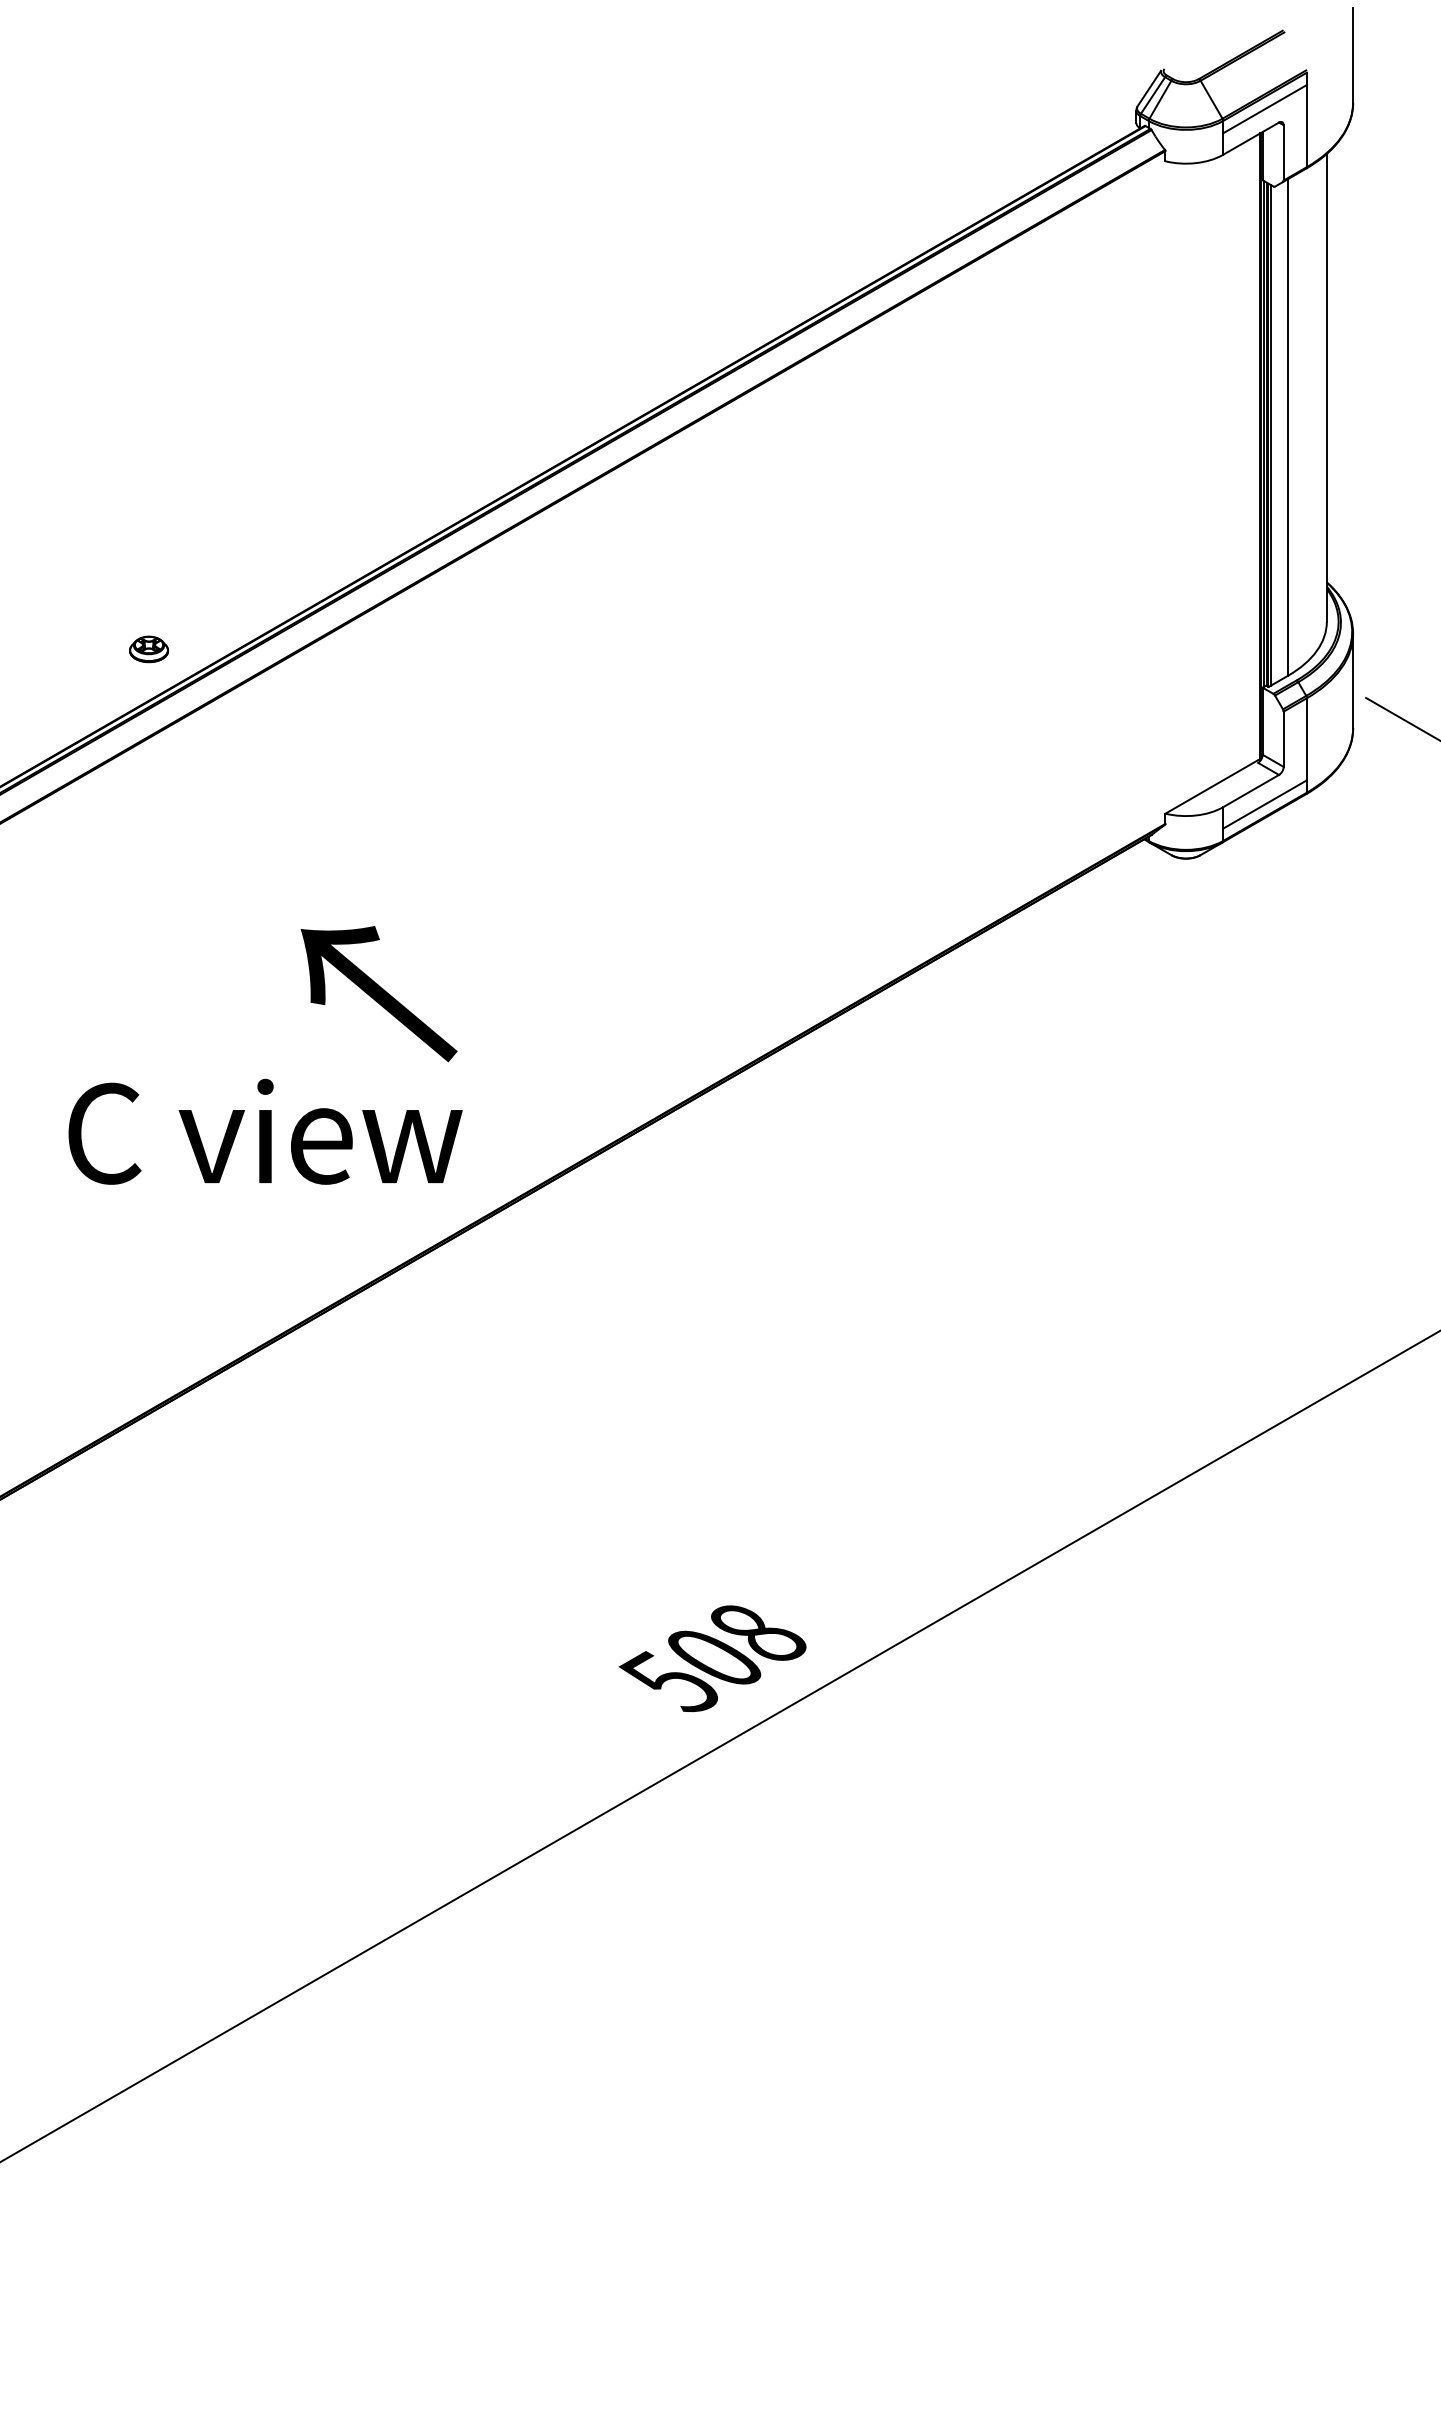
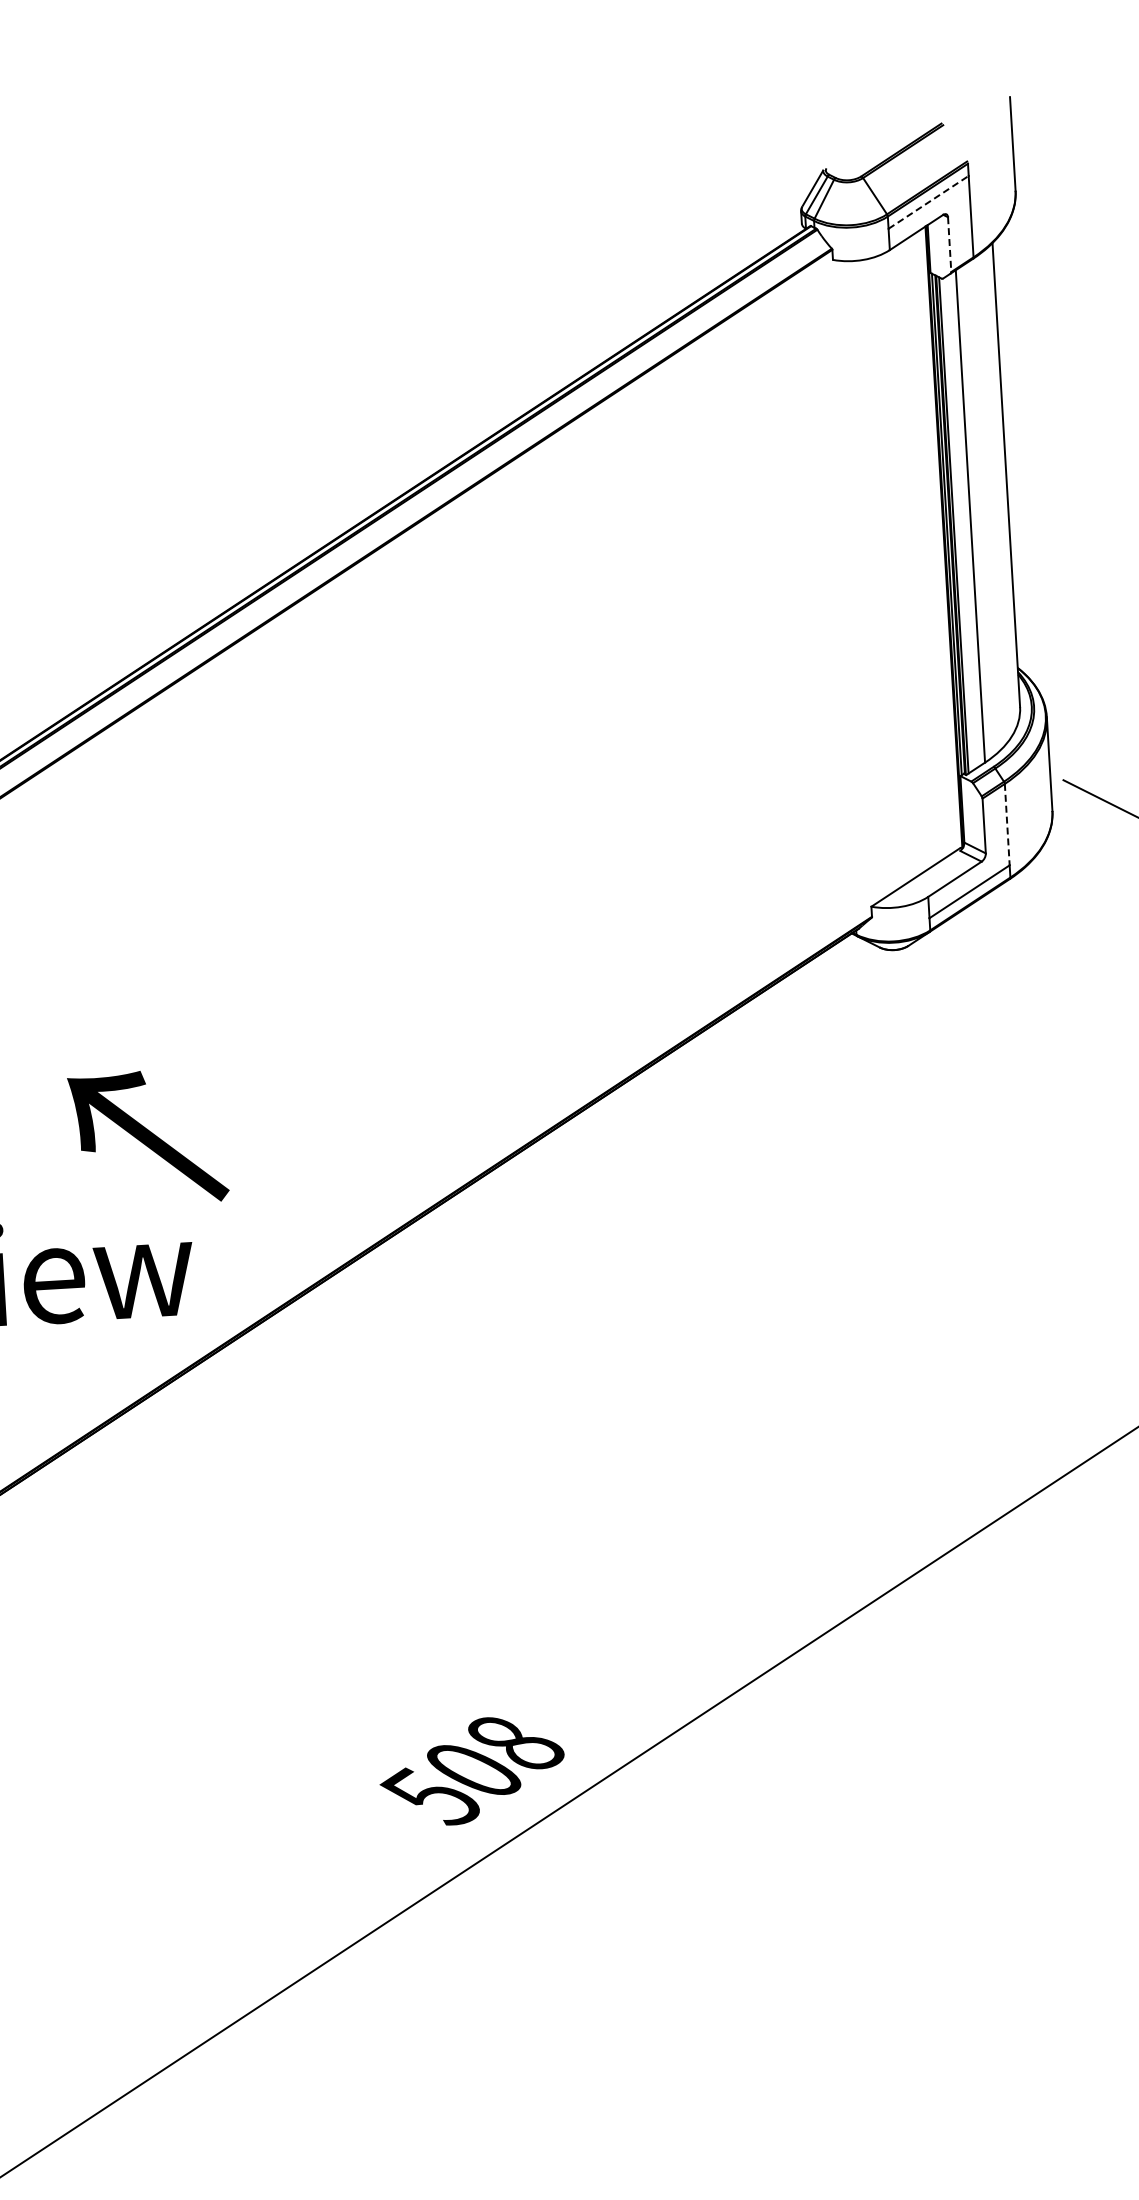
line: (1265, 108) -> (929, 201), solid -> dashed
line: (1283, 152) -> (949, 244), solid -> dashed
line: (1306, 739) -> (1006, 824), solid -> dashed
text: (378, 994) -> (147, 1138), moved

